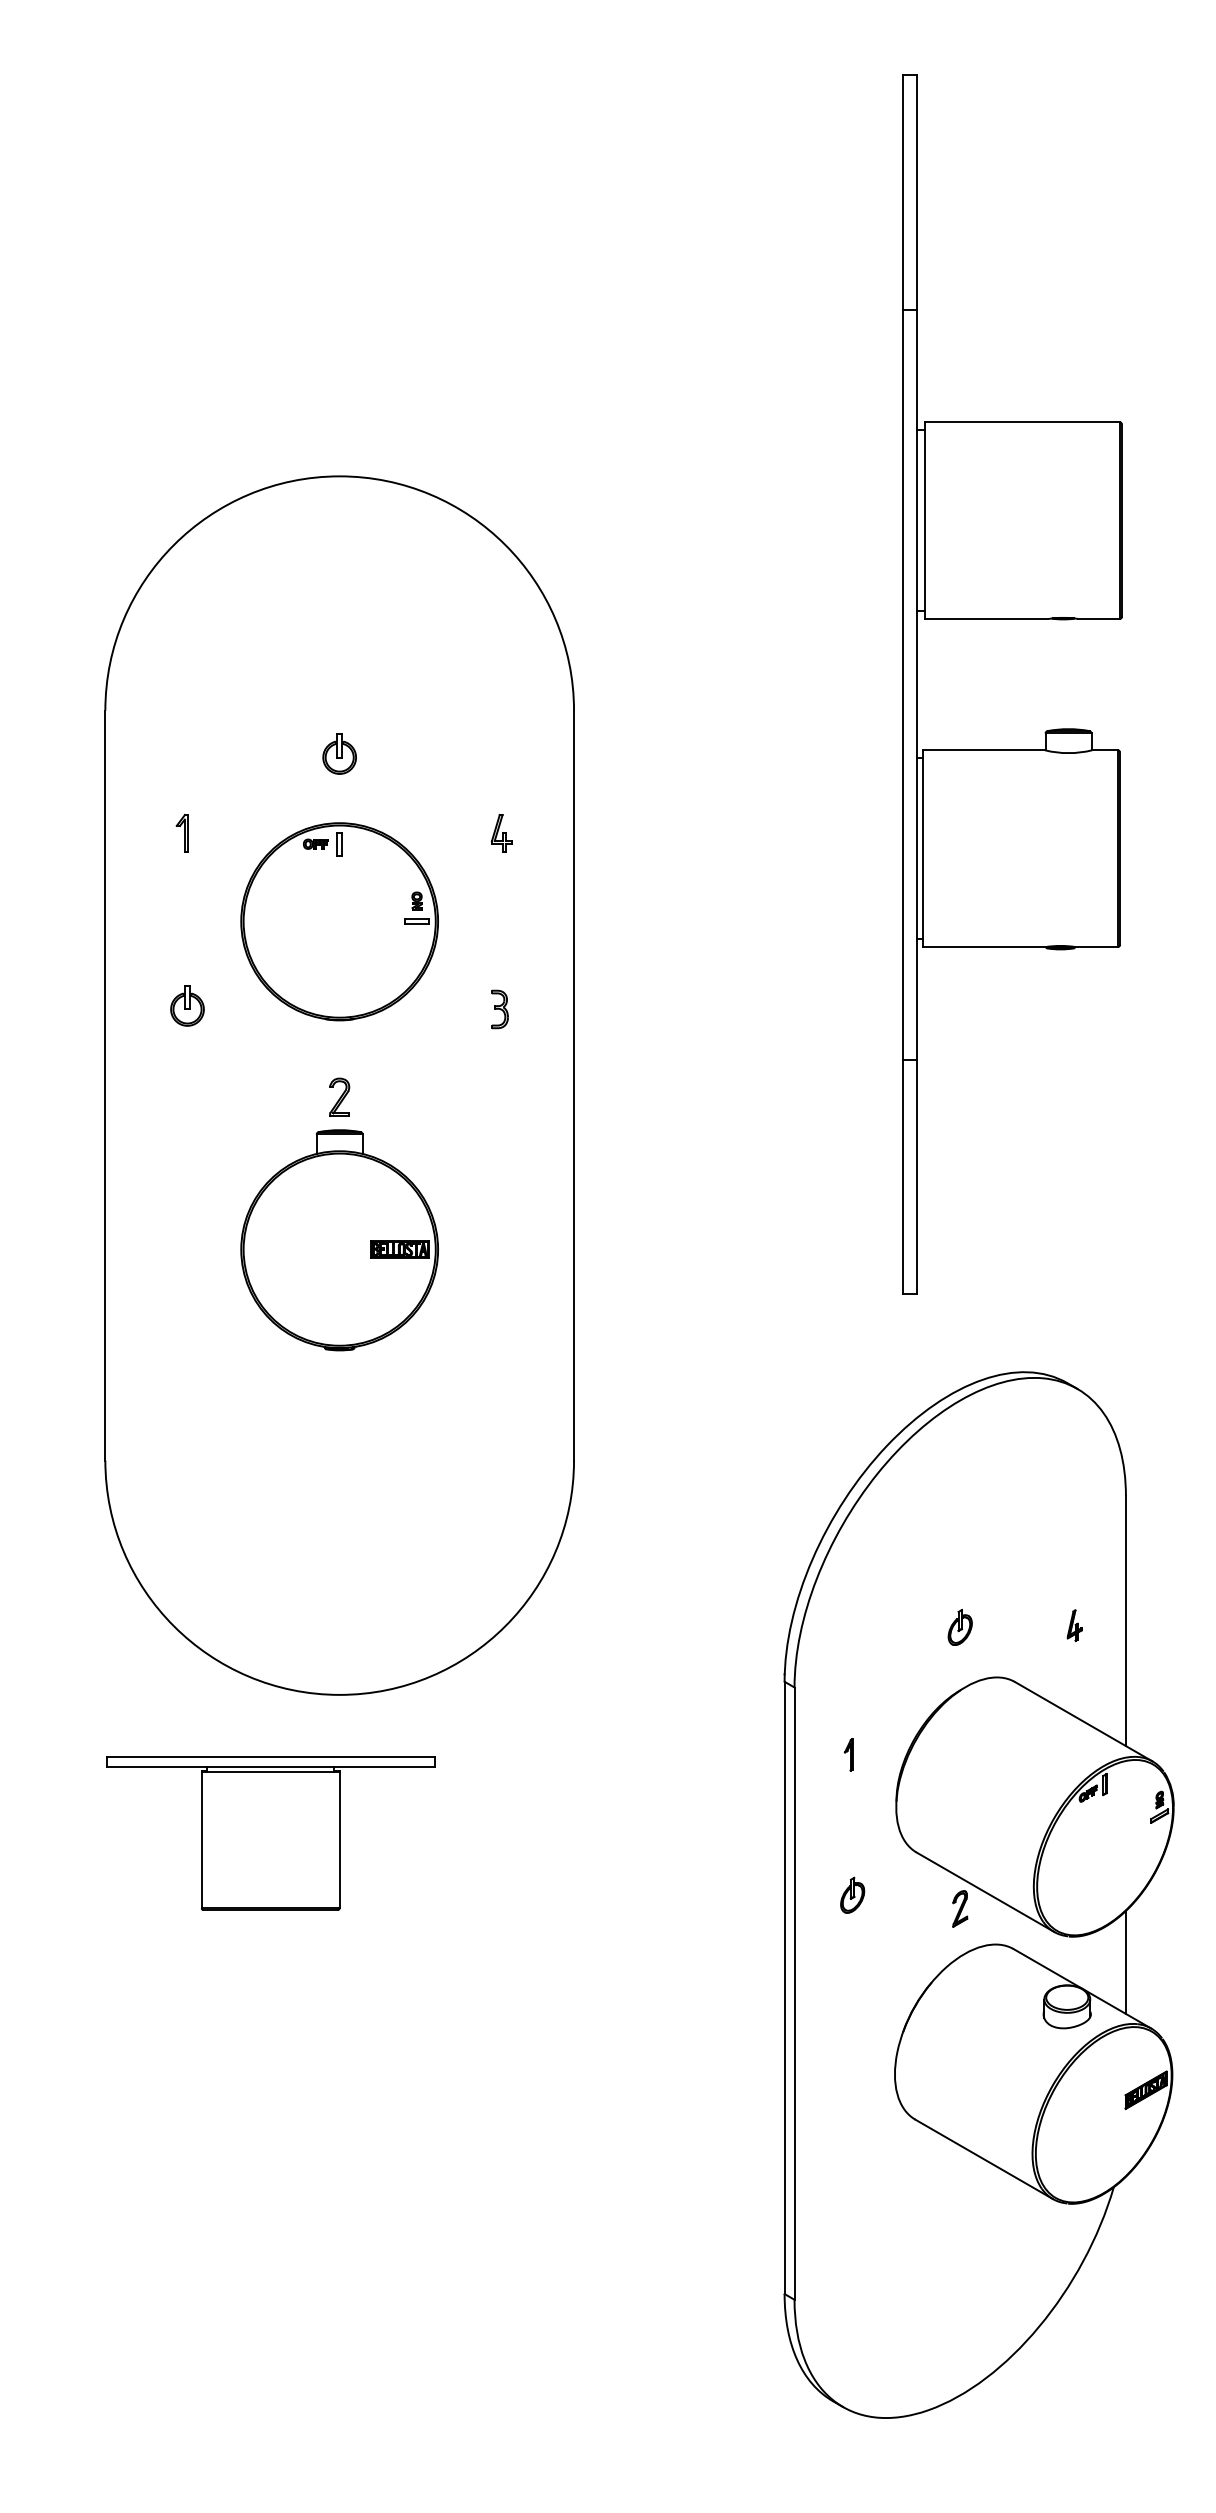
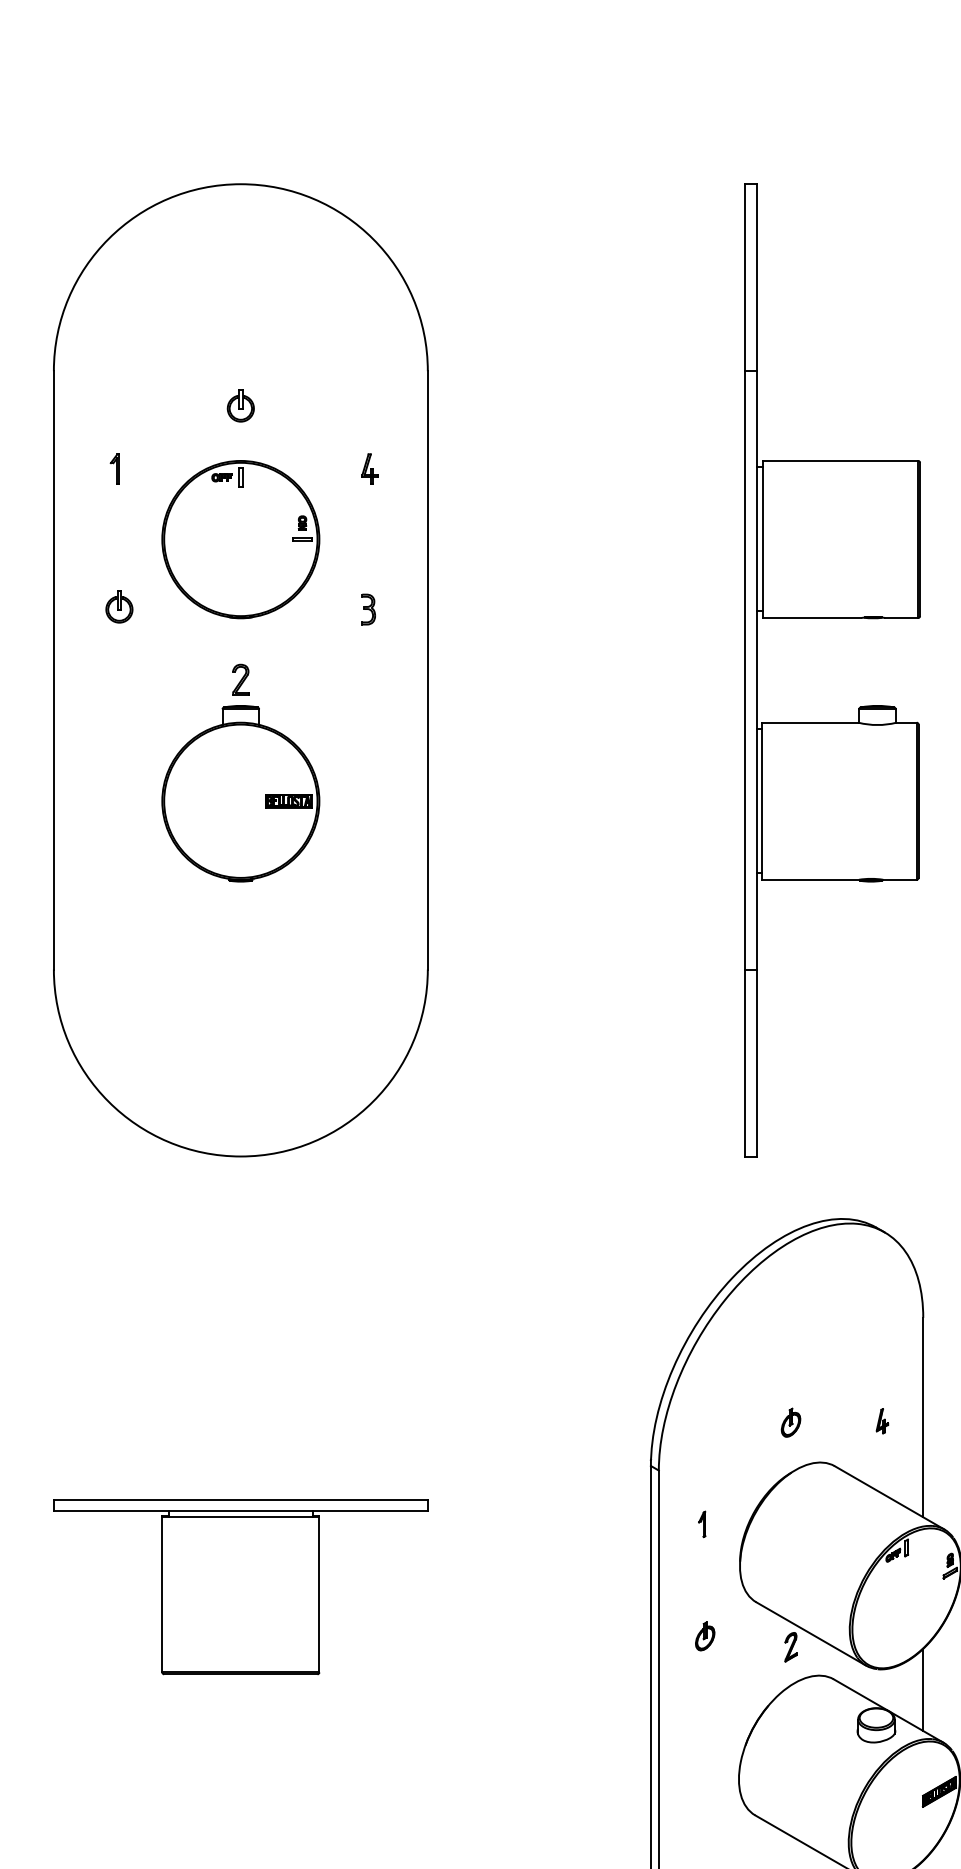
part: (339, 1085) -> (240, 670), moved
part: (270, 1833) -> (240, 1587), size x1.43

